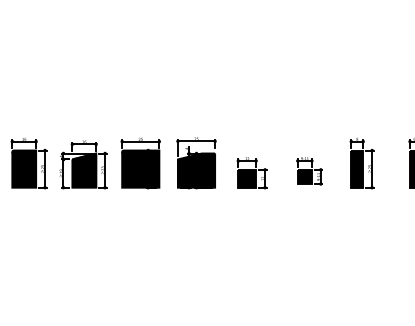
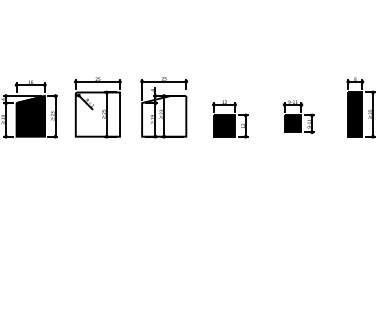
fill: (140, 168) -> (97, 113), removed
fill: (196, 170) -> (164, 116), removed

